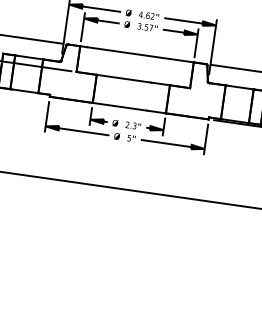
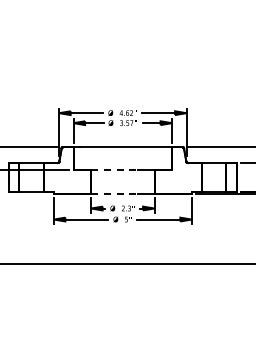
line: (124, 78) -> (115, 169), solid -> dashed
line: (120, 106) -> (115, 193), solid -> dashed

